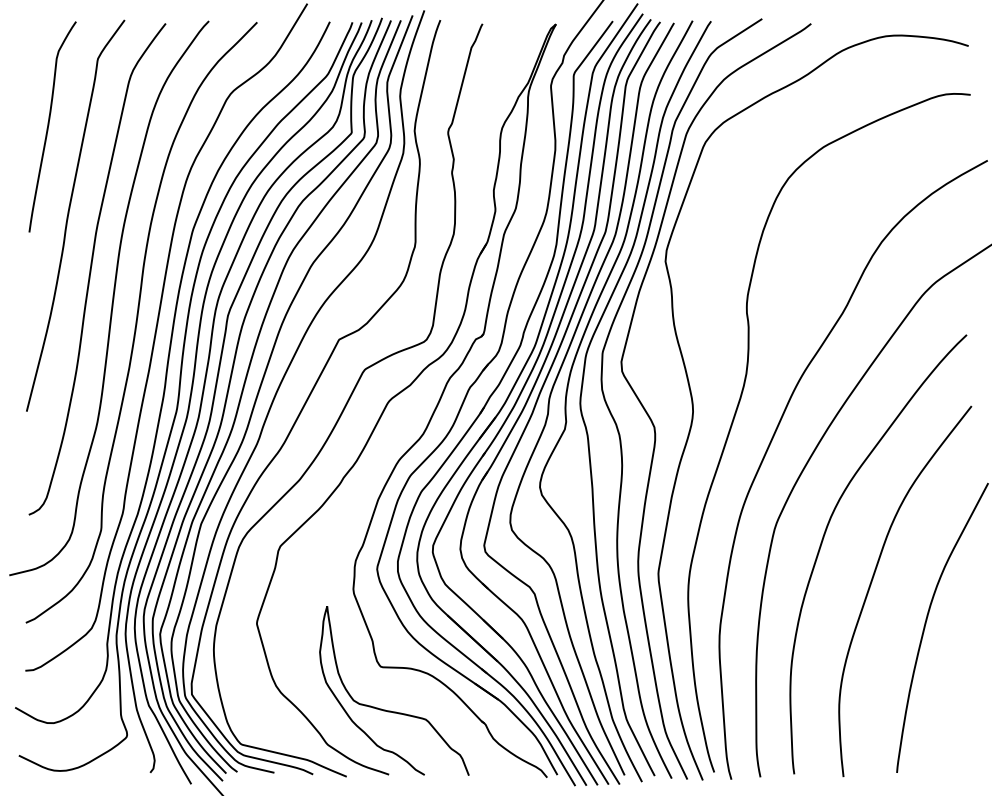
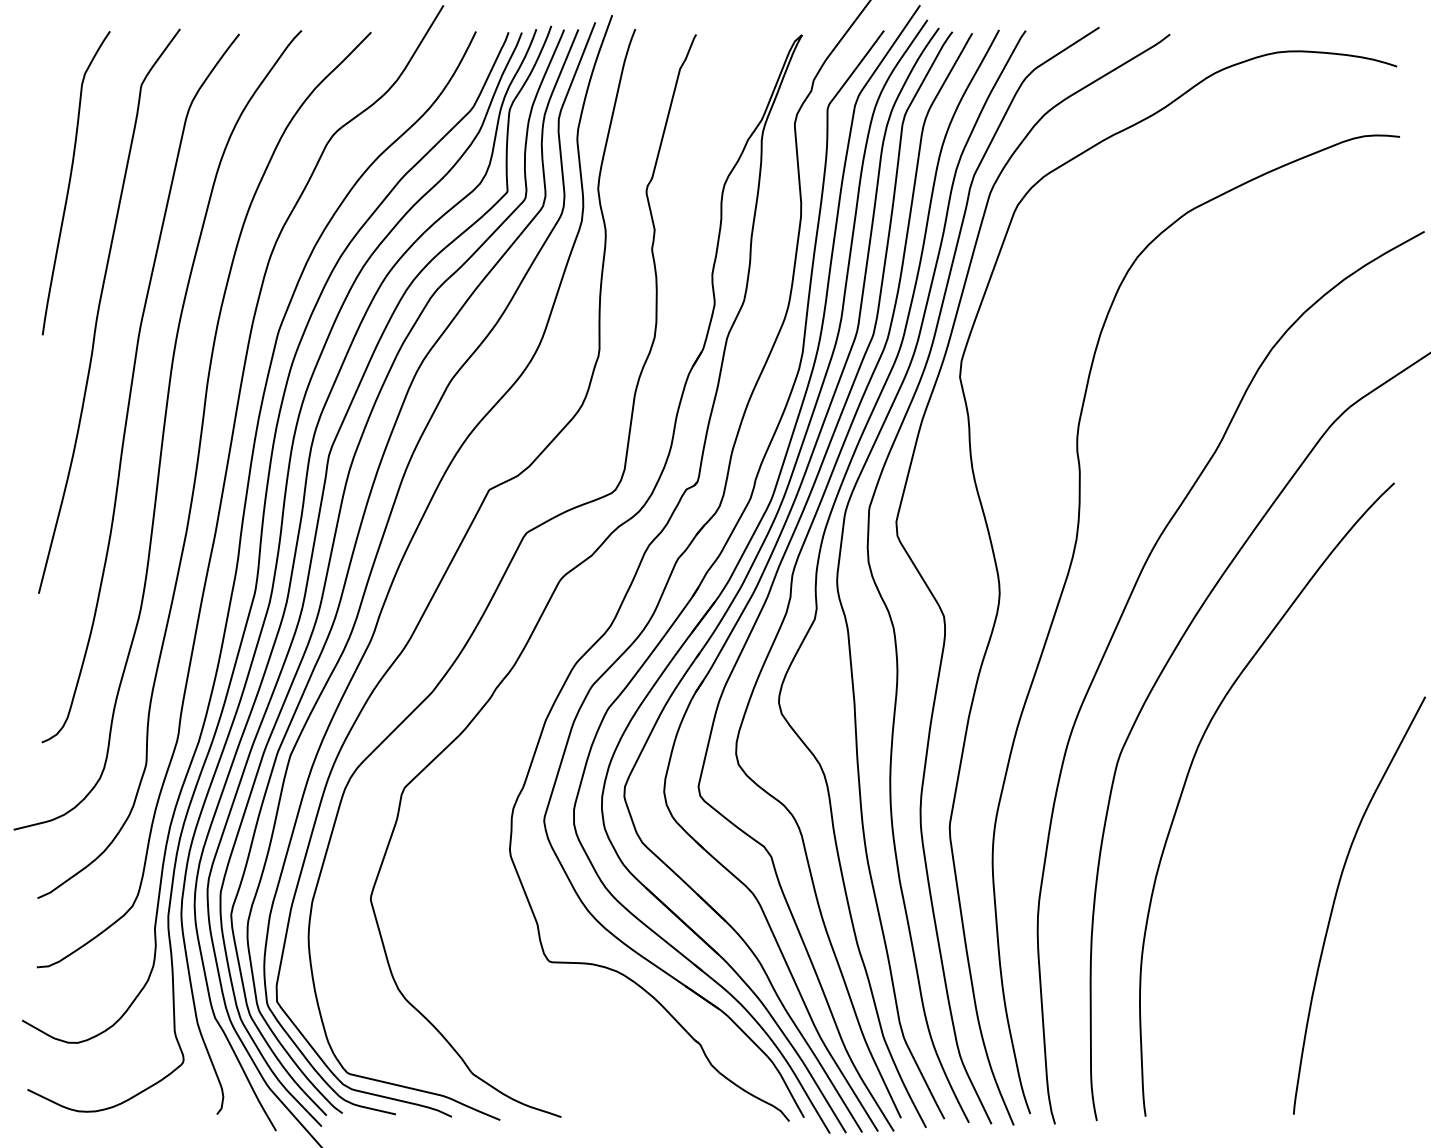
curve: (873, 579) -> (1259, 835), removed
curve: (390, 710) -> (563, 1024), removed

